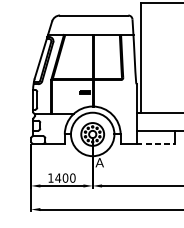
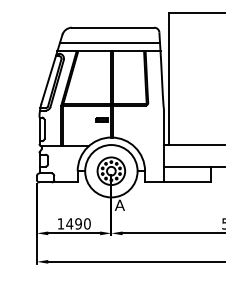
line: (91, 27) -> (110, 42), added
line: (156, 143) -> (188, 182), dashed -> solid
text: (65, 177) -> (78, 223), 1400 -> 1490

